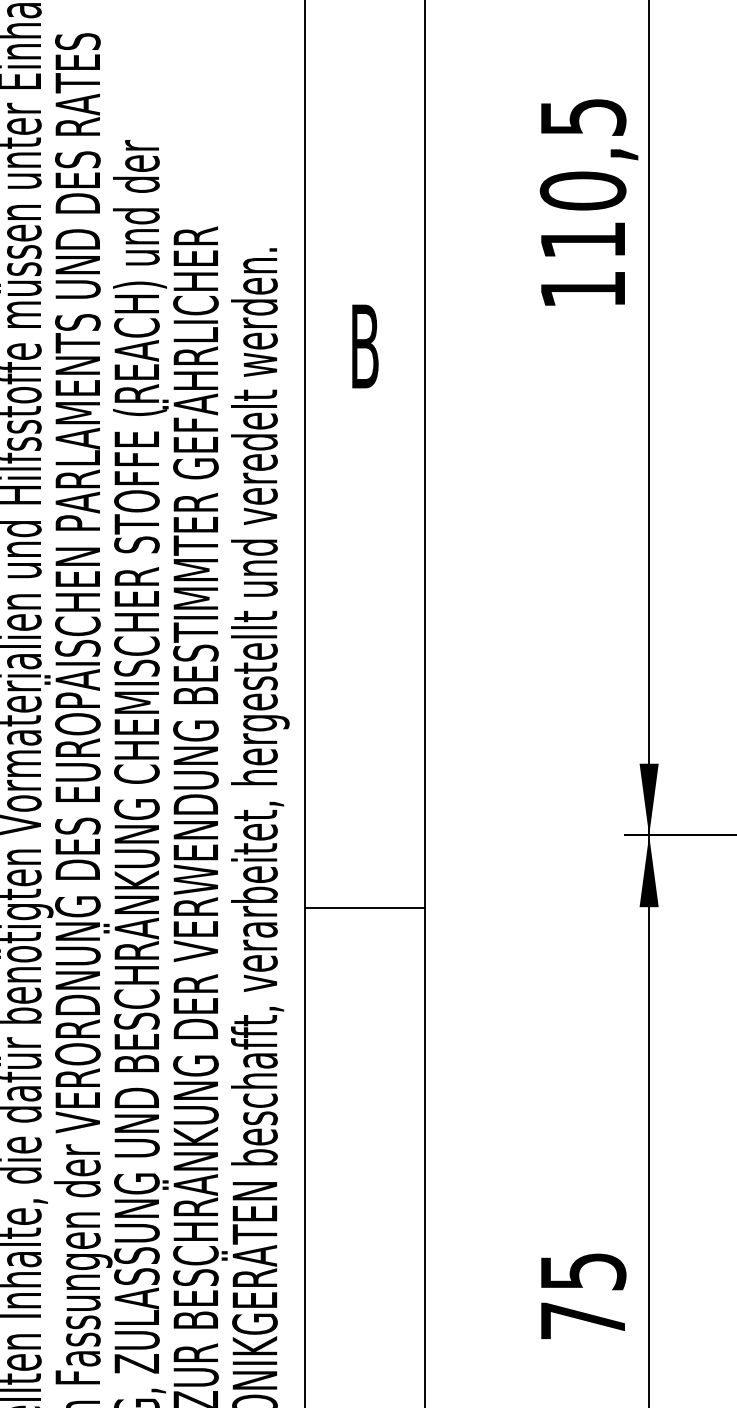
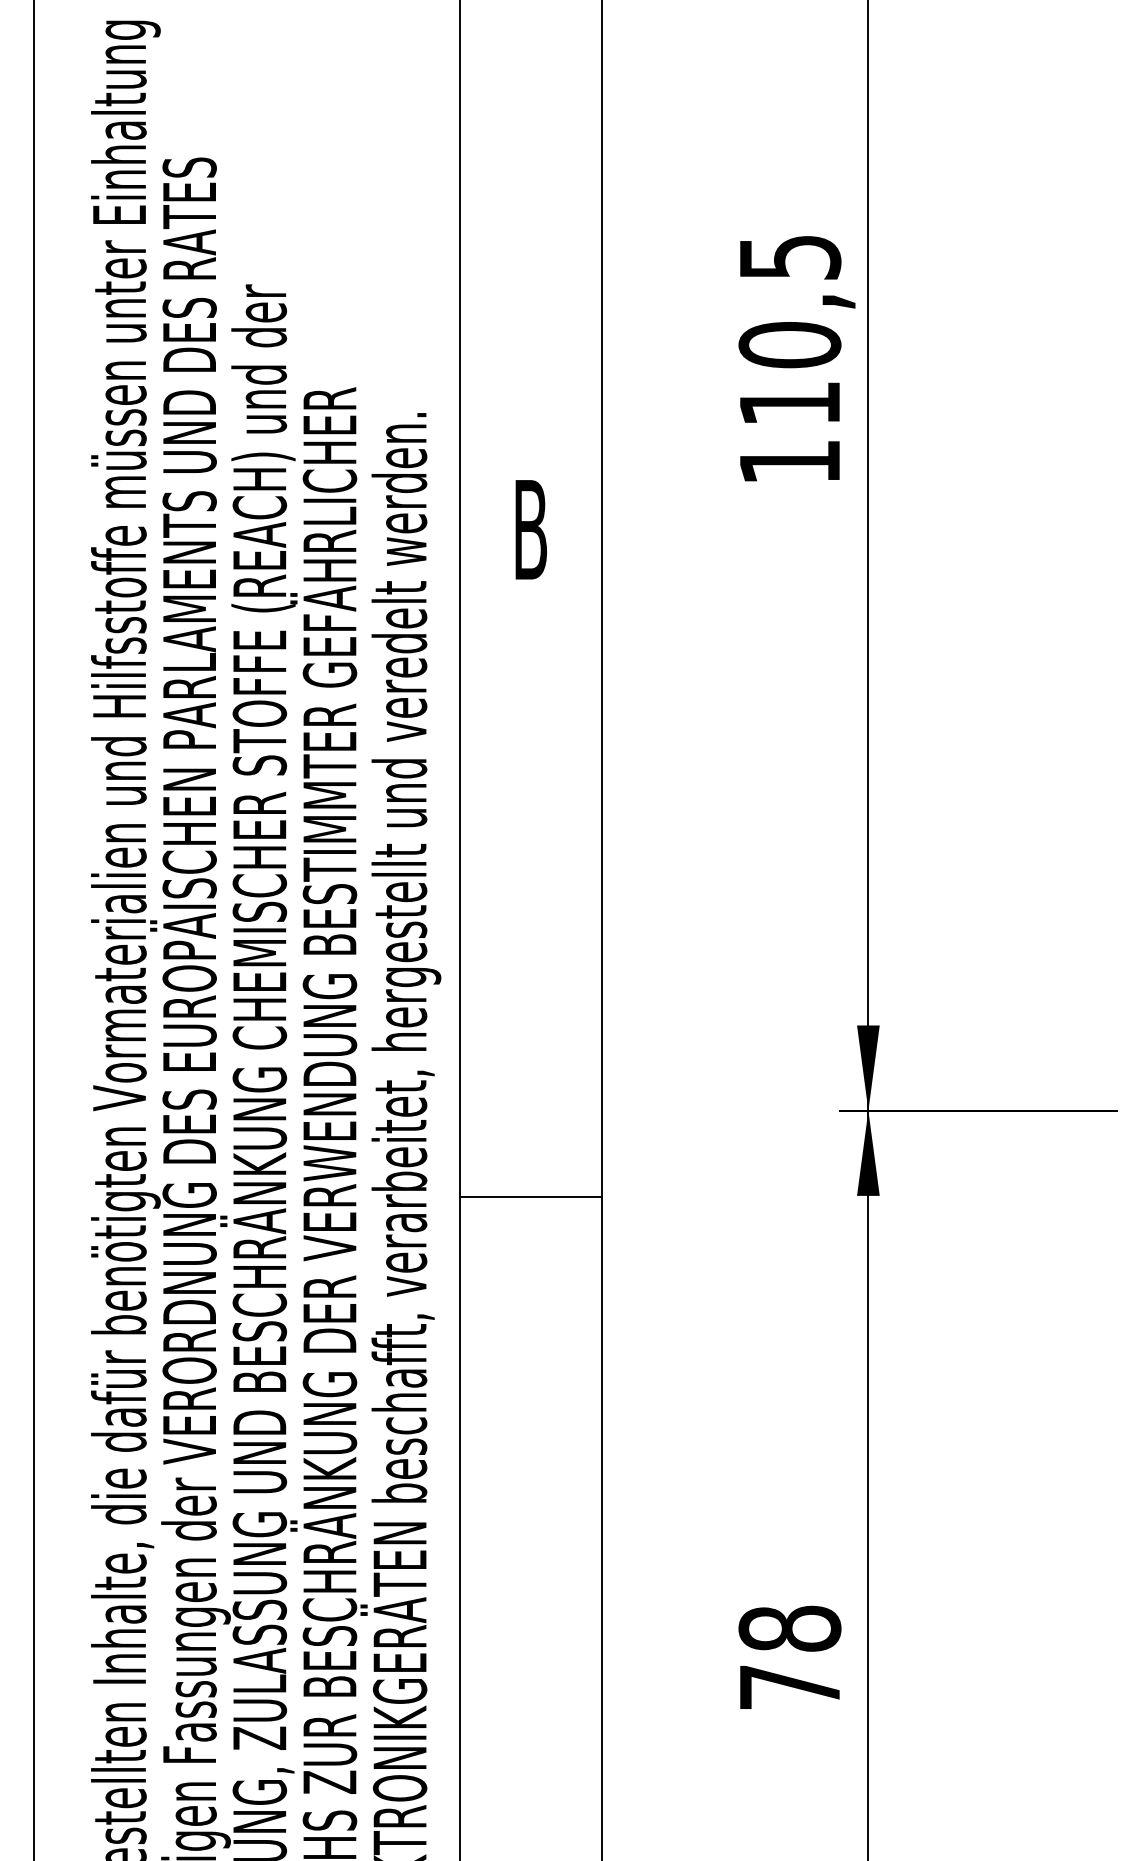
text: (582, 1271) -> (789, 1628), 75 -> 78

